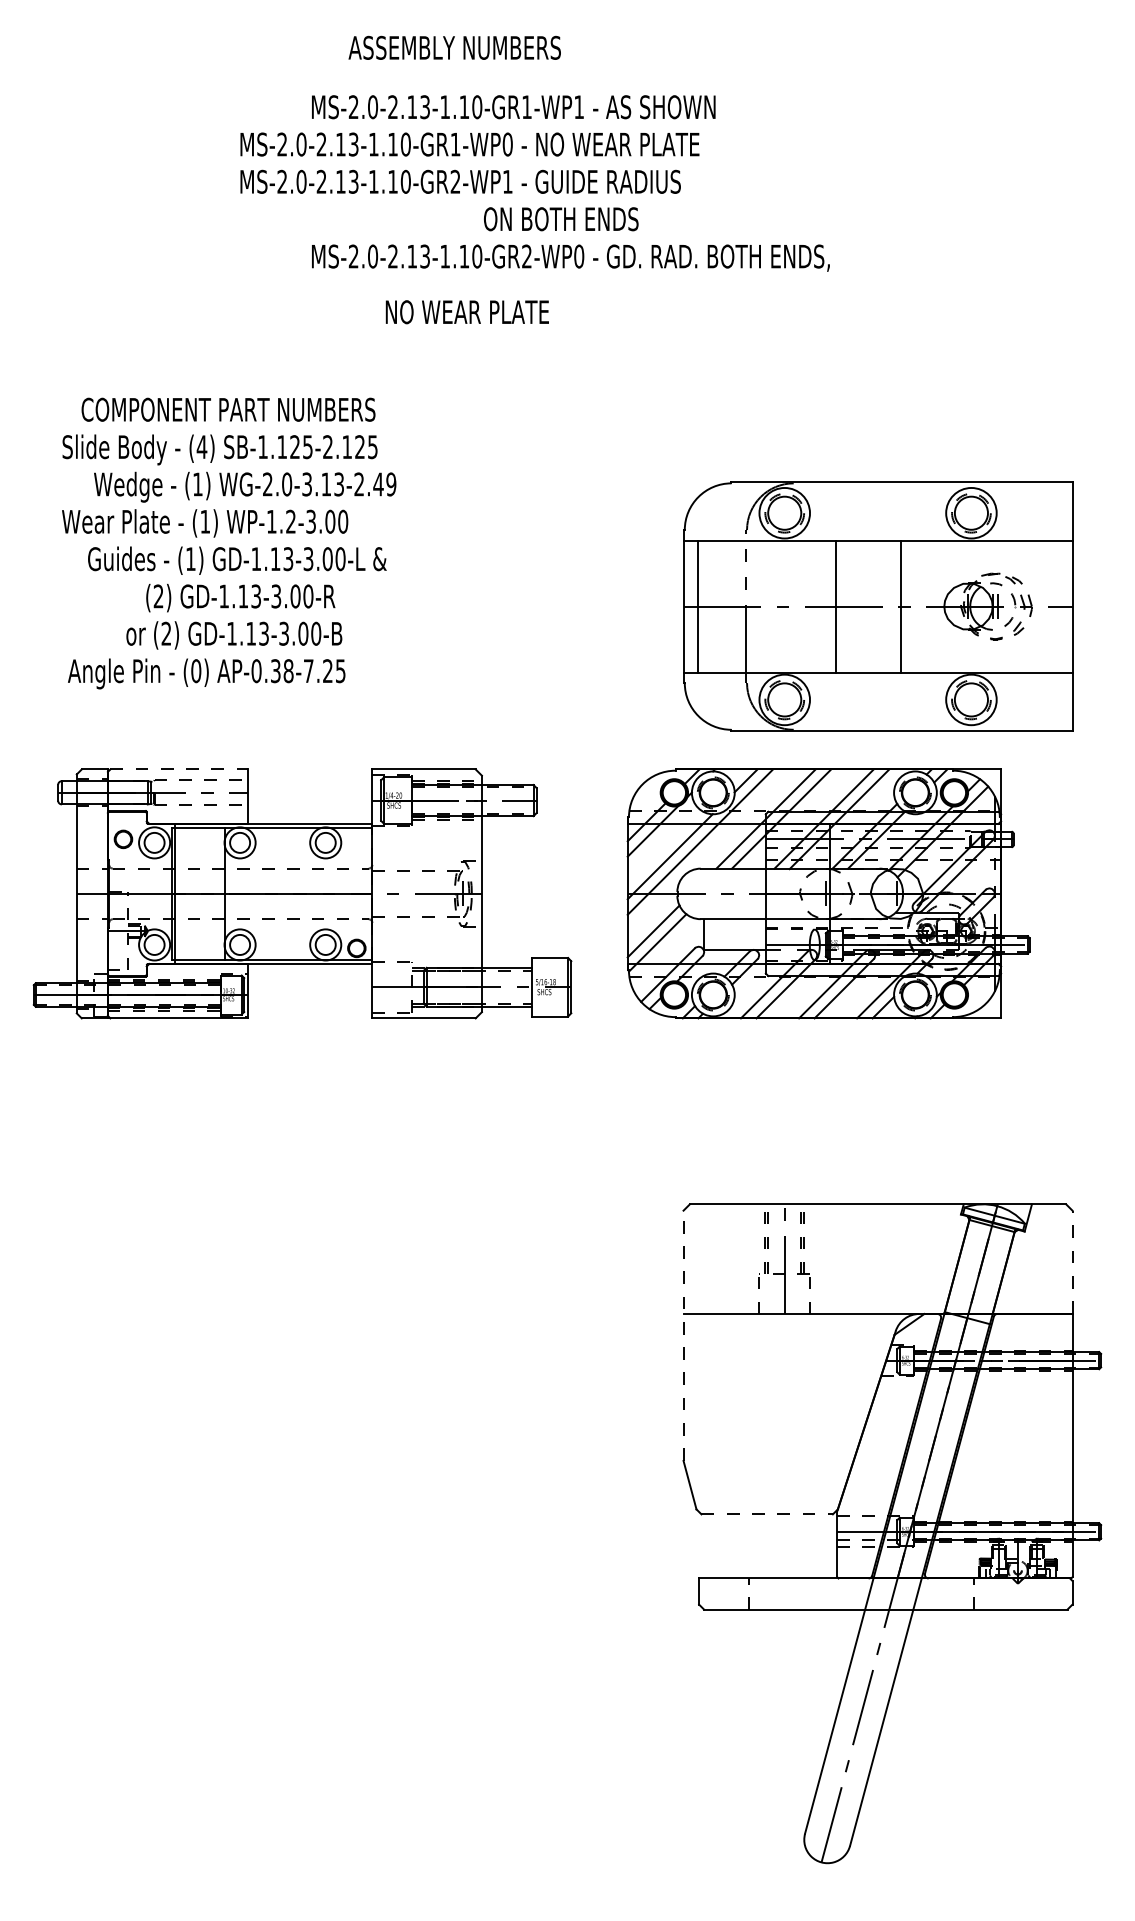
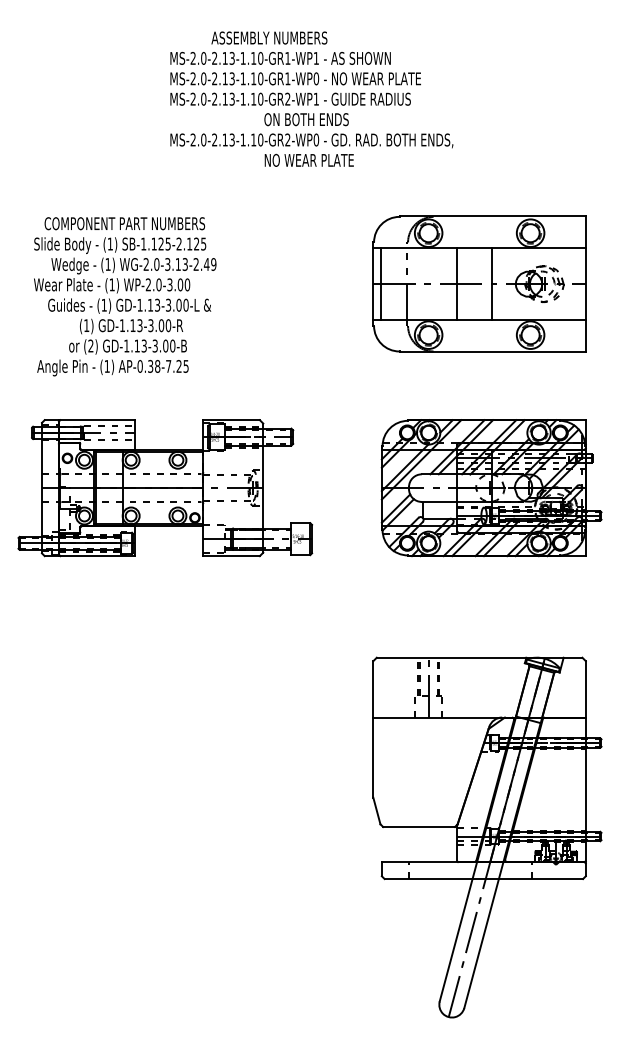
text: (454, 46) -> (269, 37), moved
text: (469, 162) -> (295, 88), moved
text: (465, 310) -> (308, 159), moved
text: (202, 446) -> (110, 243), (4) -> (1)
text: (280, 521) -> (153, 284), WP-1.2-3.00 -> WP-2.0-3.00
text: (158, 596) -> (86, 325), (2) -> (1)
part: (877, 605) -> (479, 283), moved
text: (194, 671) -> (106, 366), (0) -> (1)
line: (178, 770) -> (97, 420), dashed -> solid
part: (828, 894) -> (491, 488), moved
line: (1071, 1260) -> (585, 688), dashed -> solid
line: (683, 1334) -> (373, 728), dashed -> solid
line: (767, 1515) -> (419, 827), dashed -> solid

